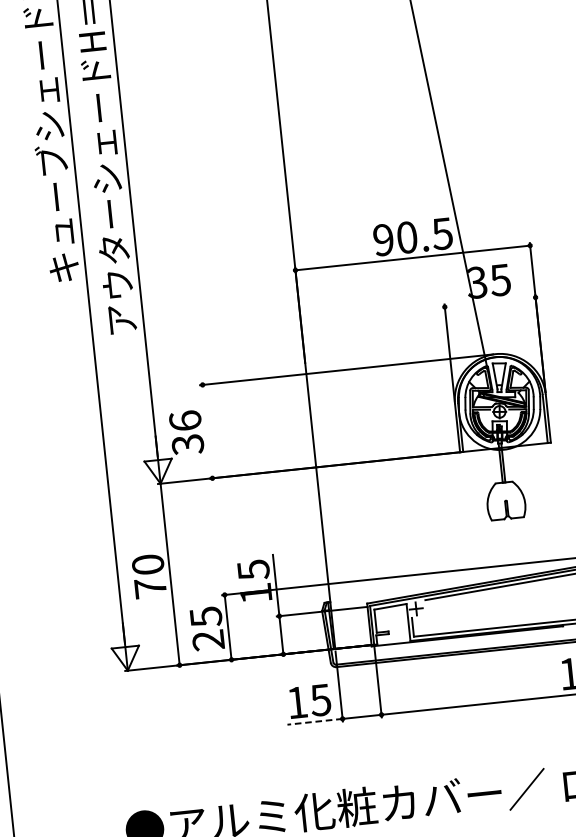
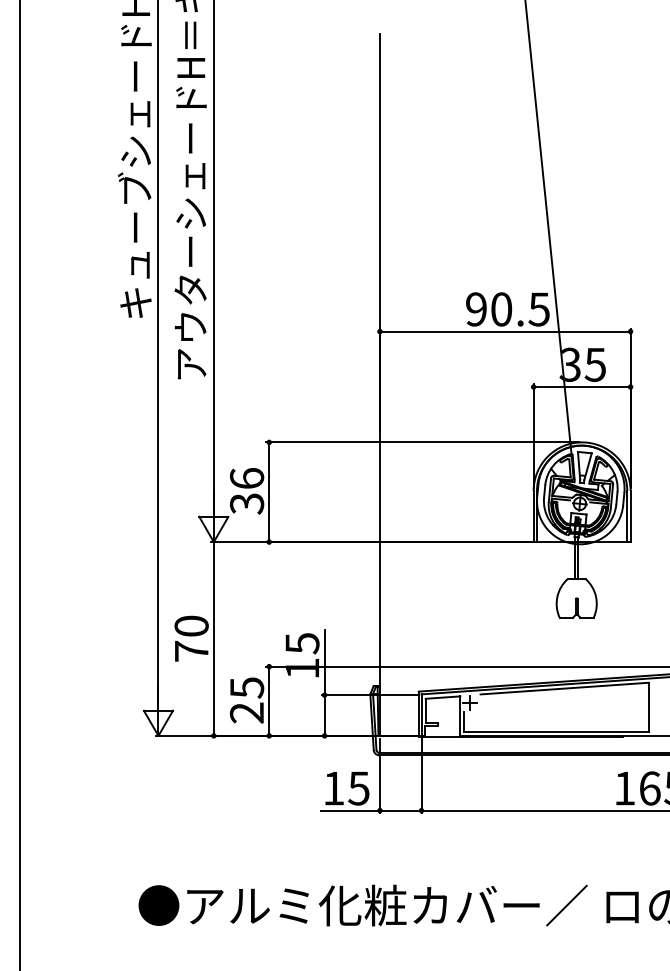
line: (489, 302) -> (581, 387), added
line: (207, 431) -> (269, 492), added
line: (314, 721) -> (350, 810), dashed -> solid

